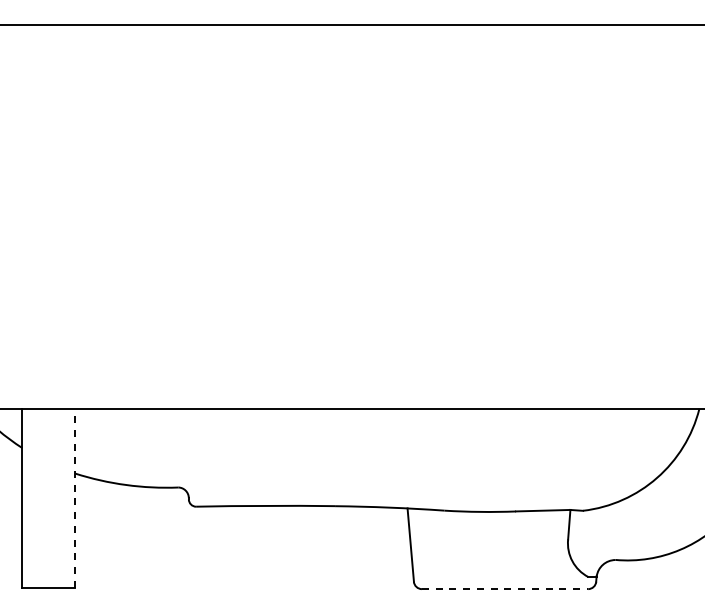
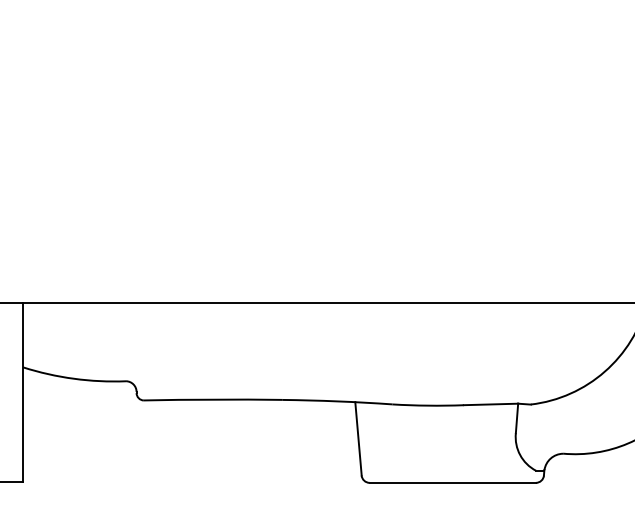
line: (75, 497) -> (23, 391), dashed -> solid
line: (505, 589) -> (453, 483), dashed -> solid

